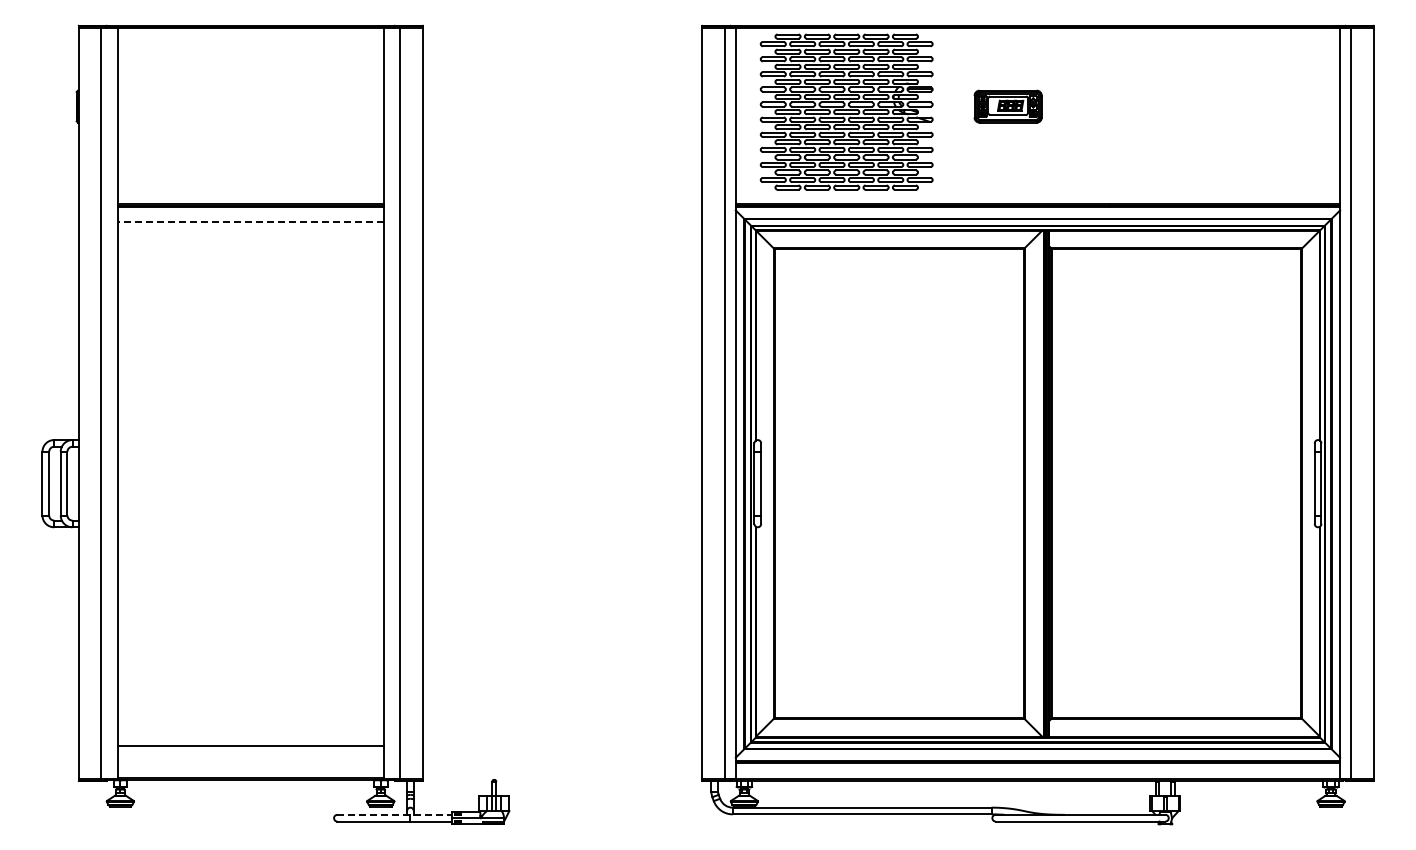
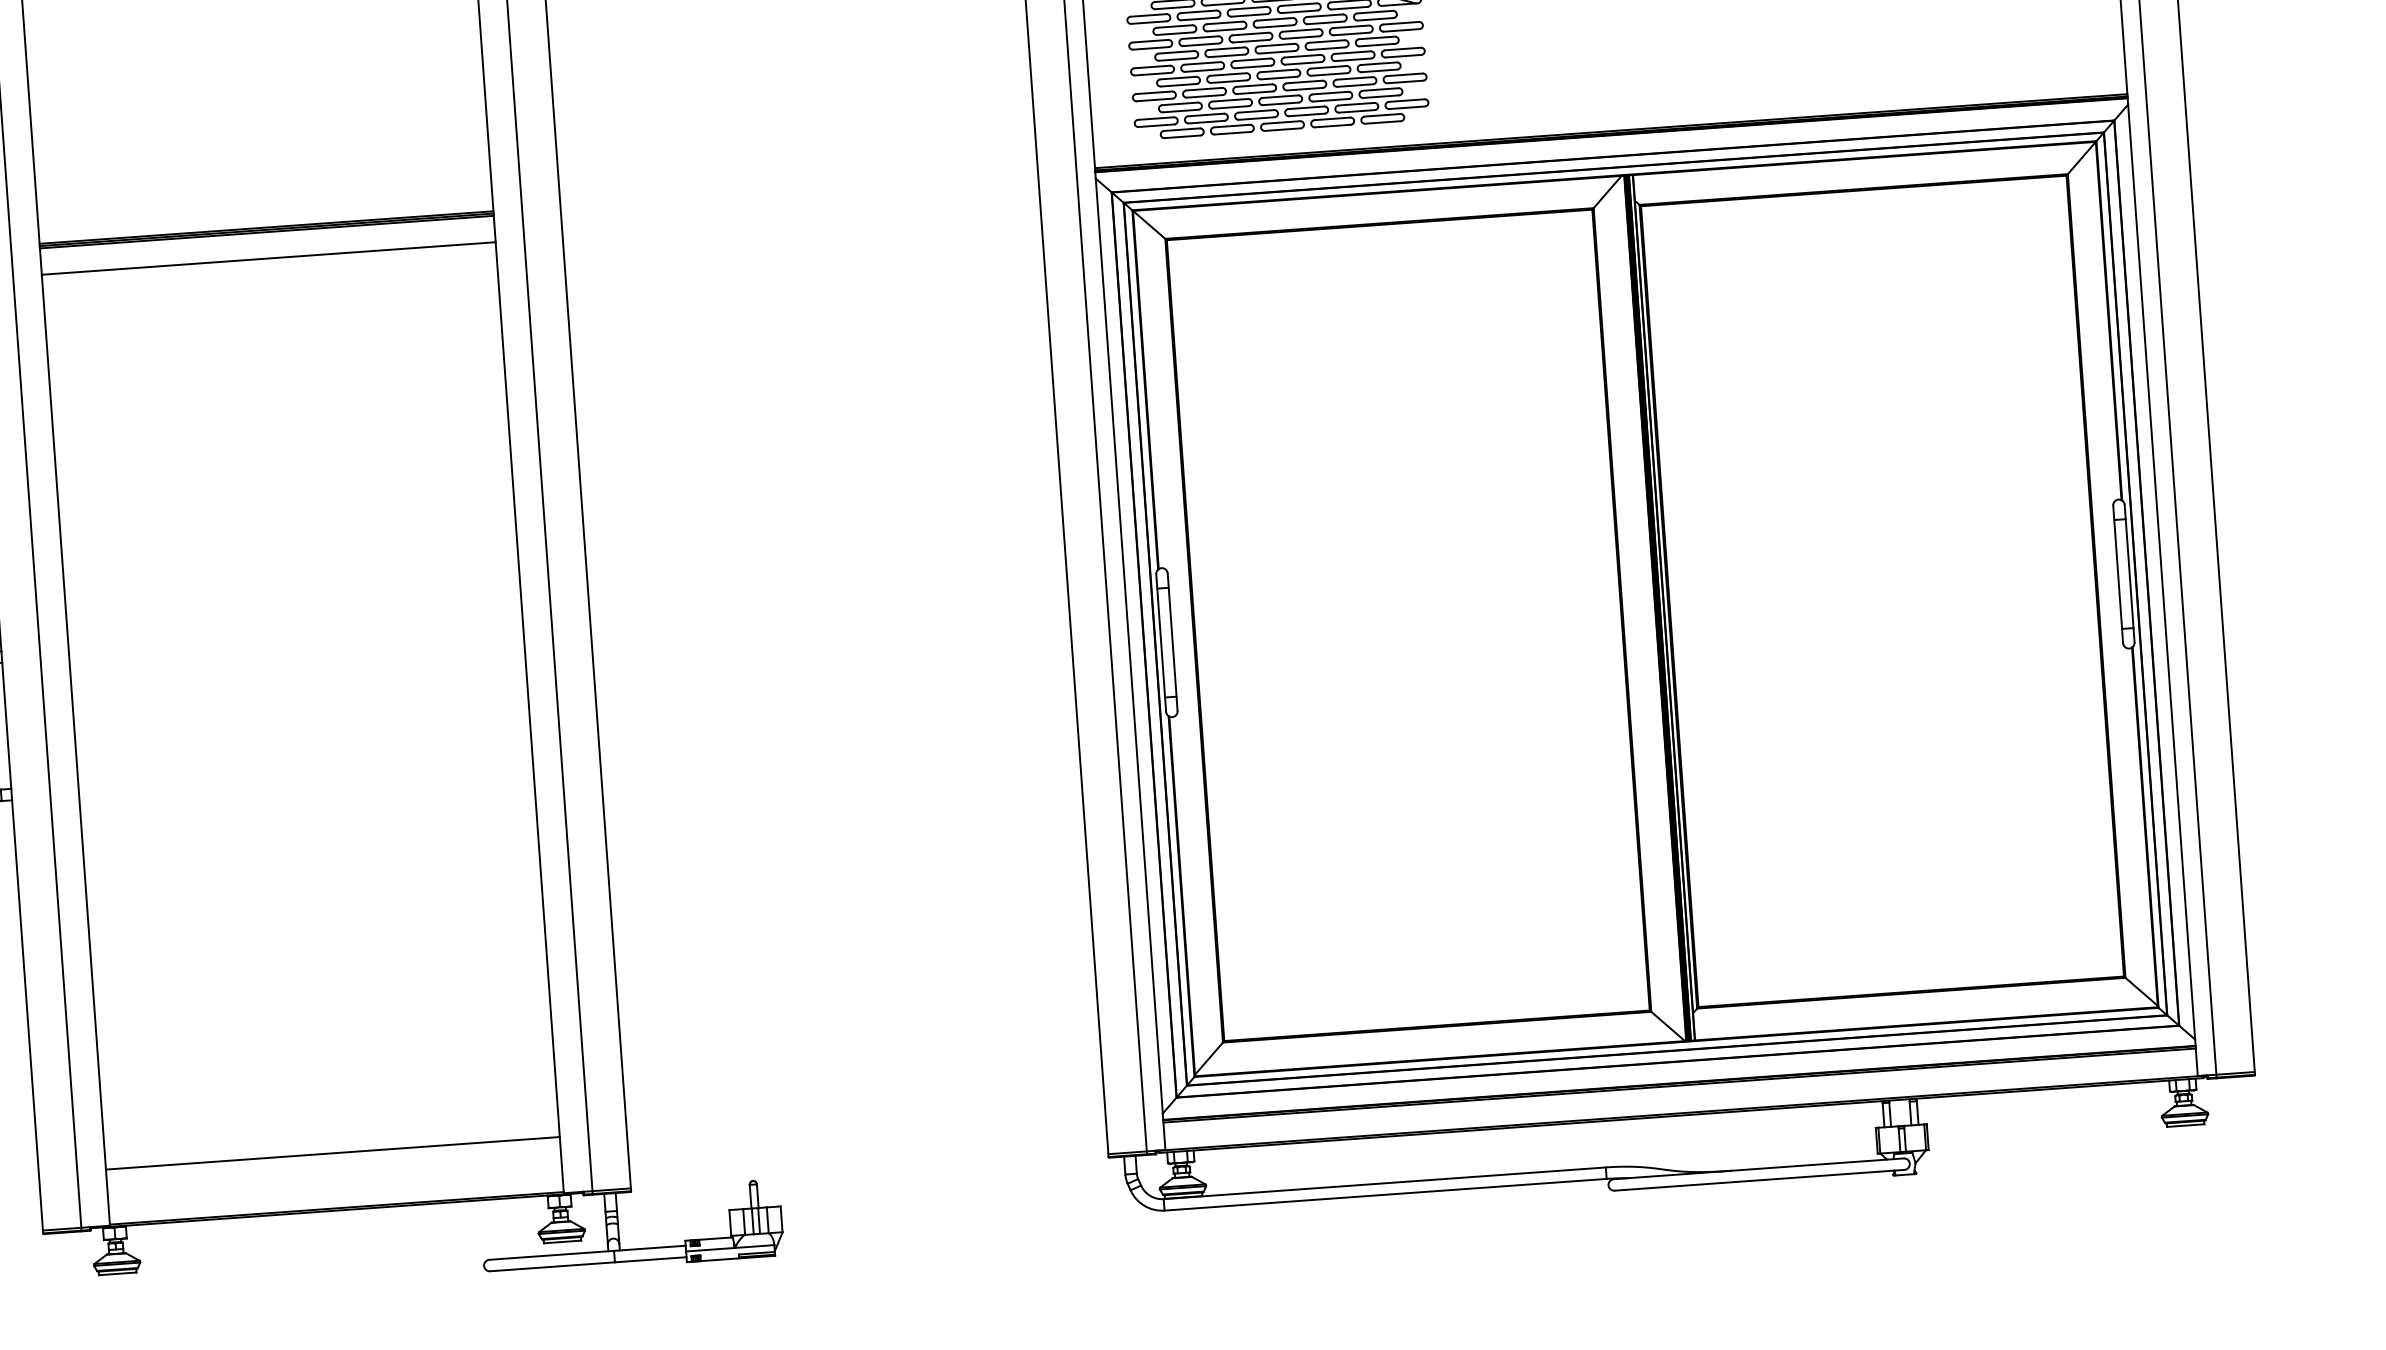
line: (250, 222) -> (268, 258), dashed -> solid
line: (395, 814) -> (588, 1252), dashed -> solid

